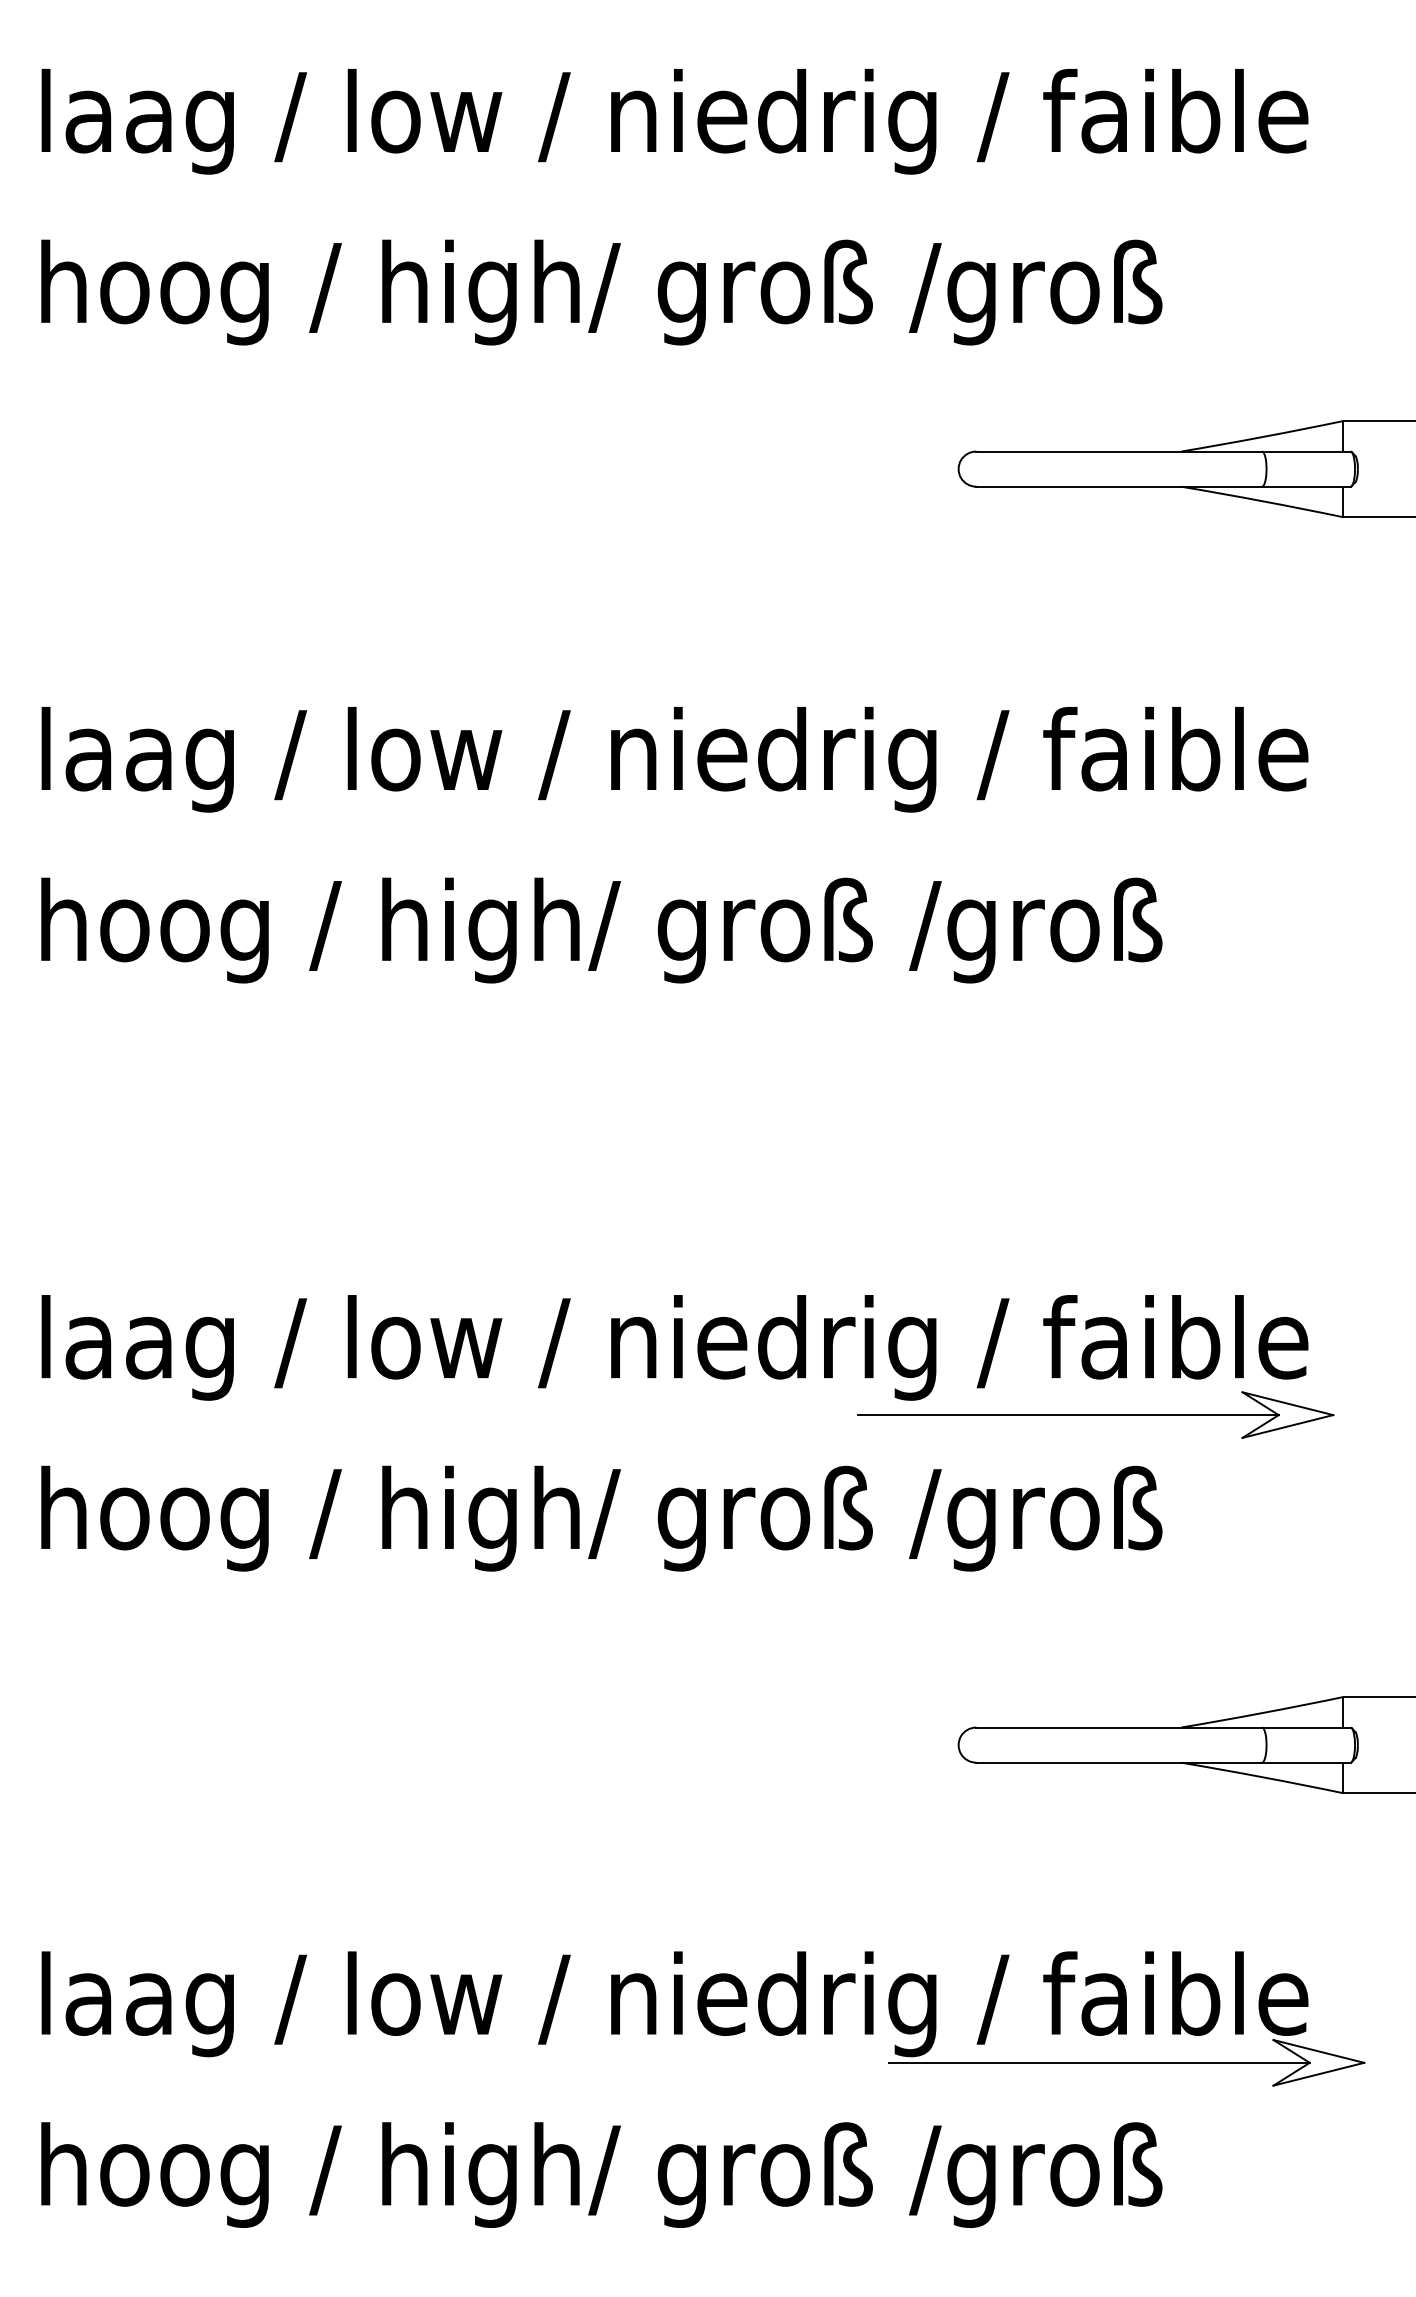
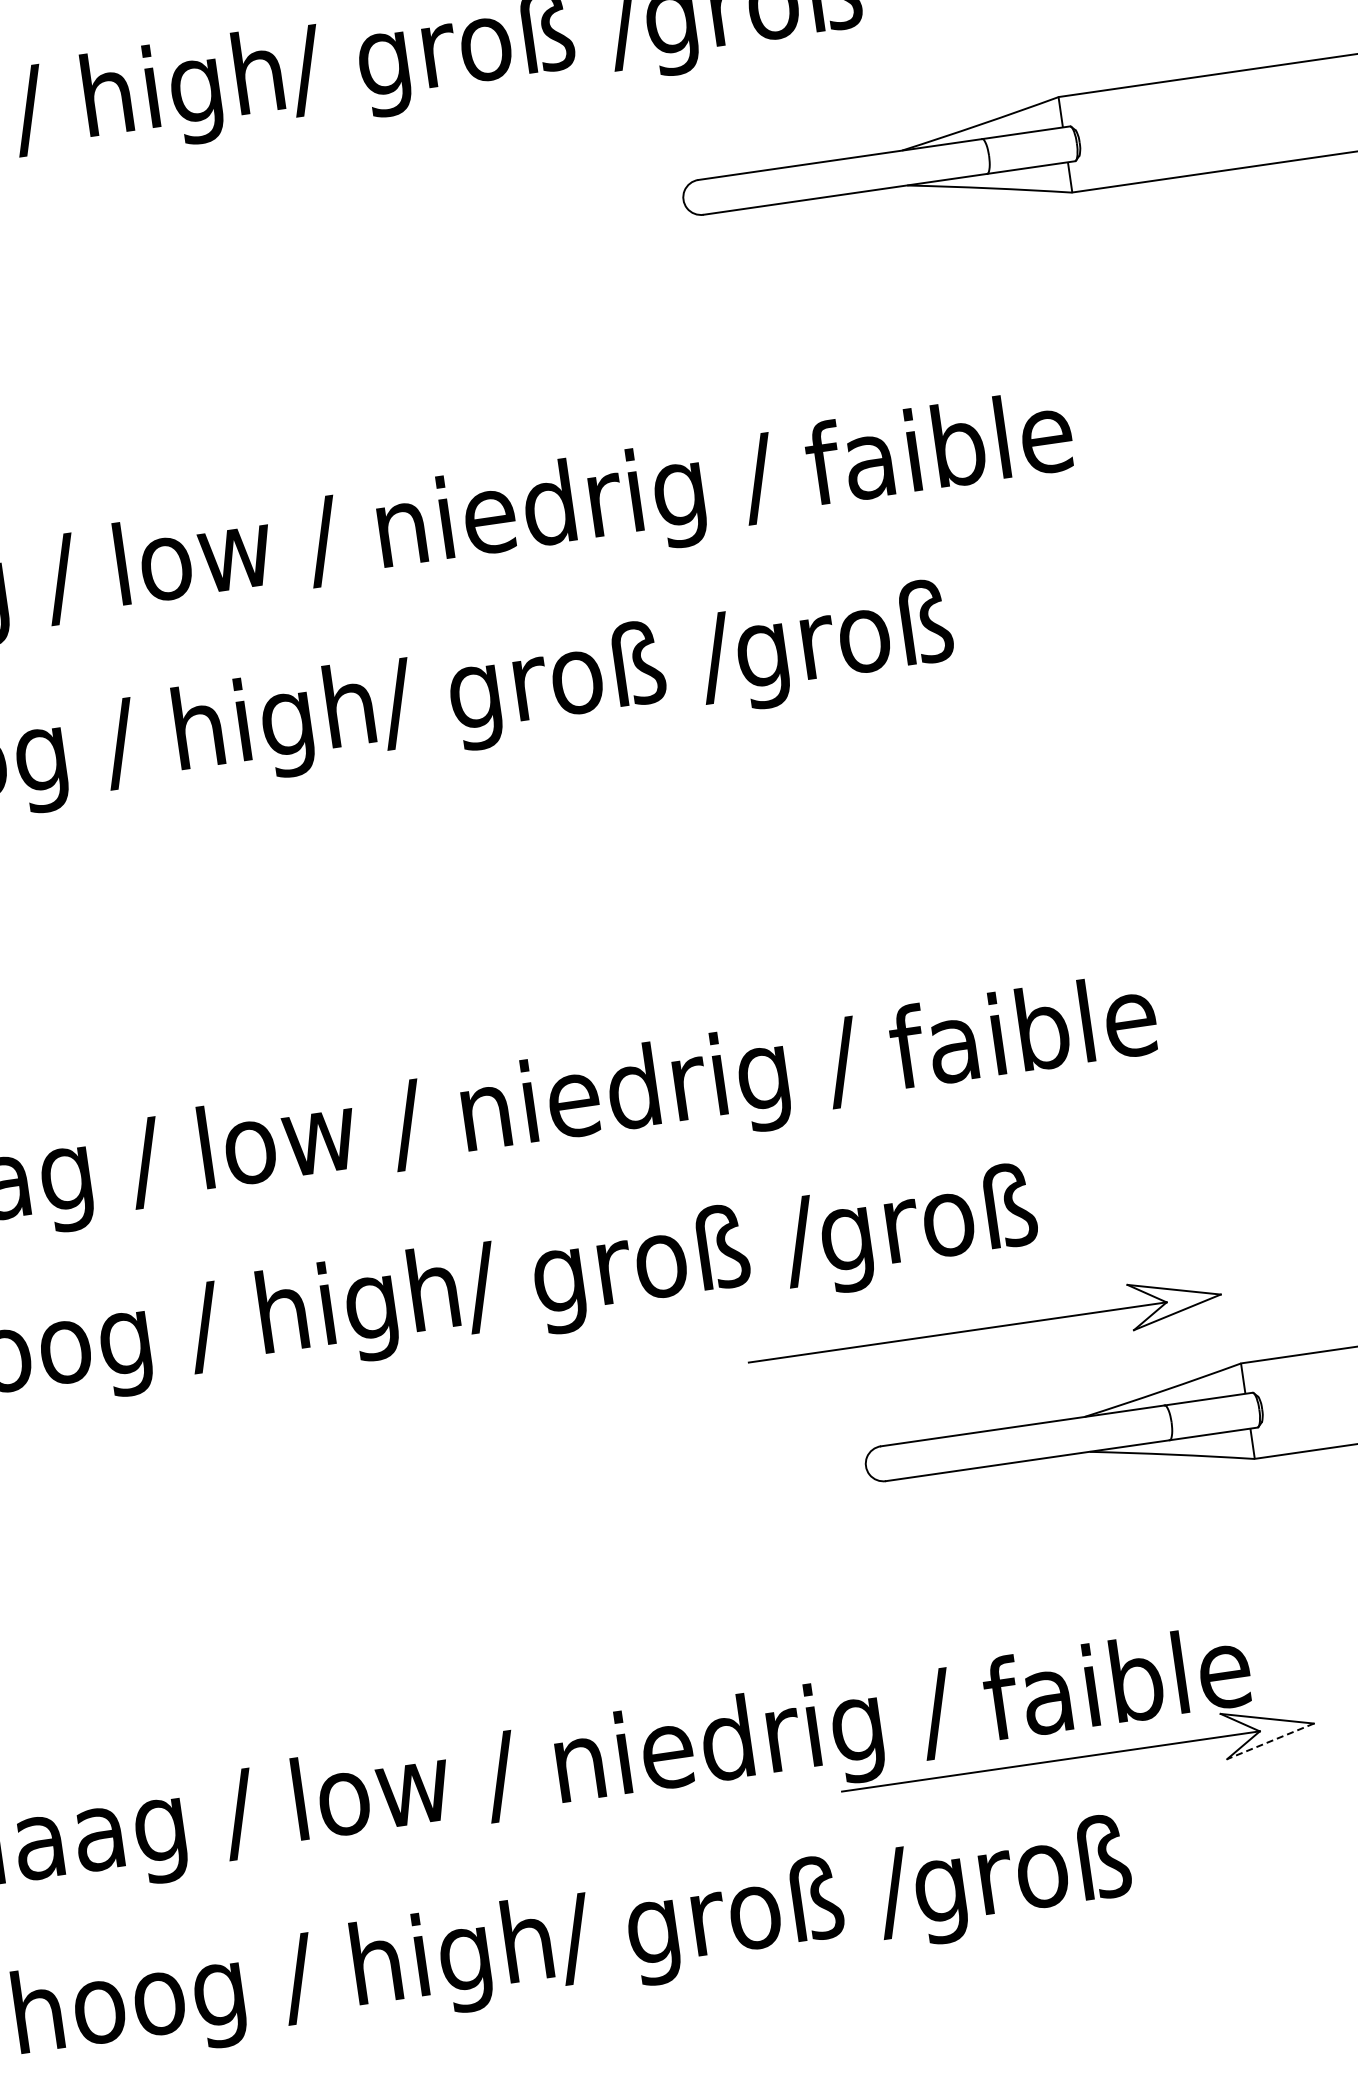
part: (1095, 1414) -> (984, 1327), moved
line: (1318, 2074) -> (1270, 1741), solid -> dashed

